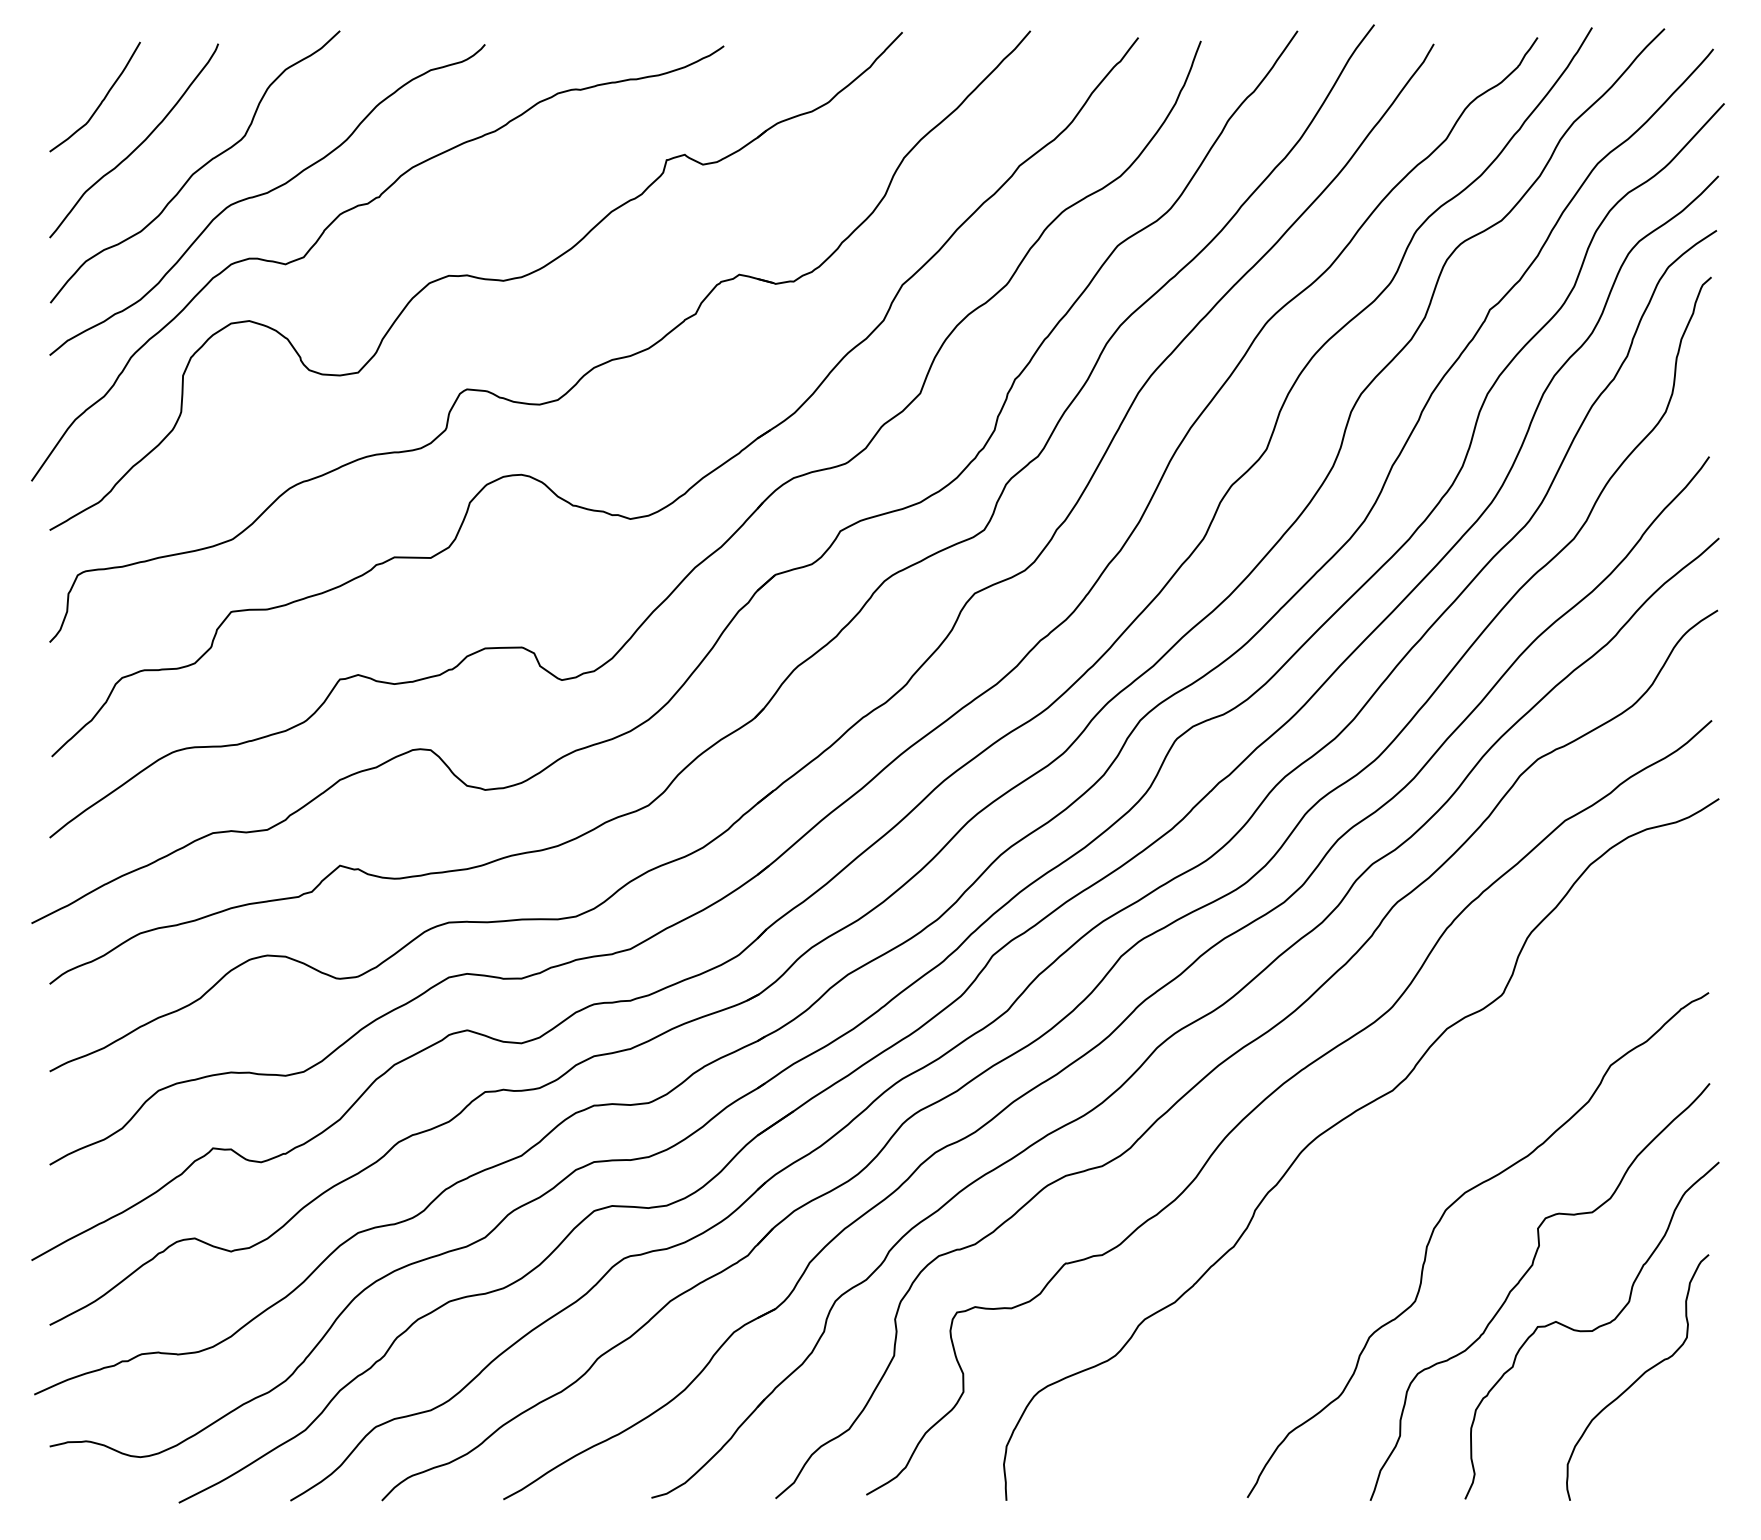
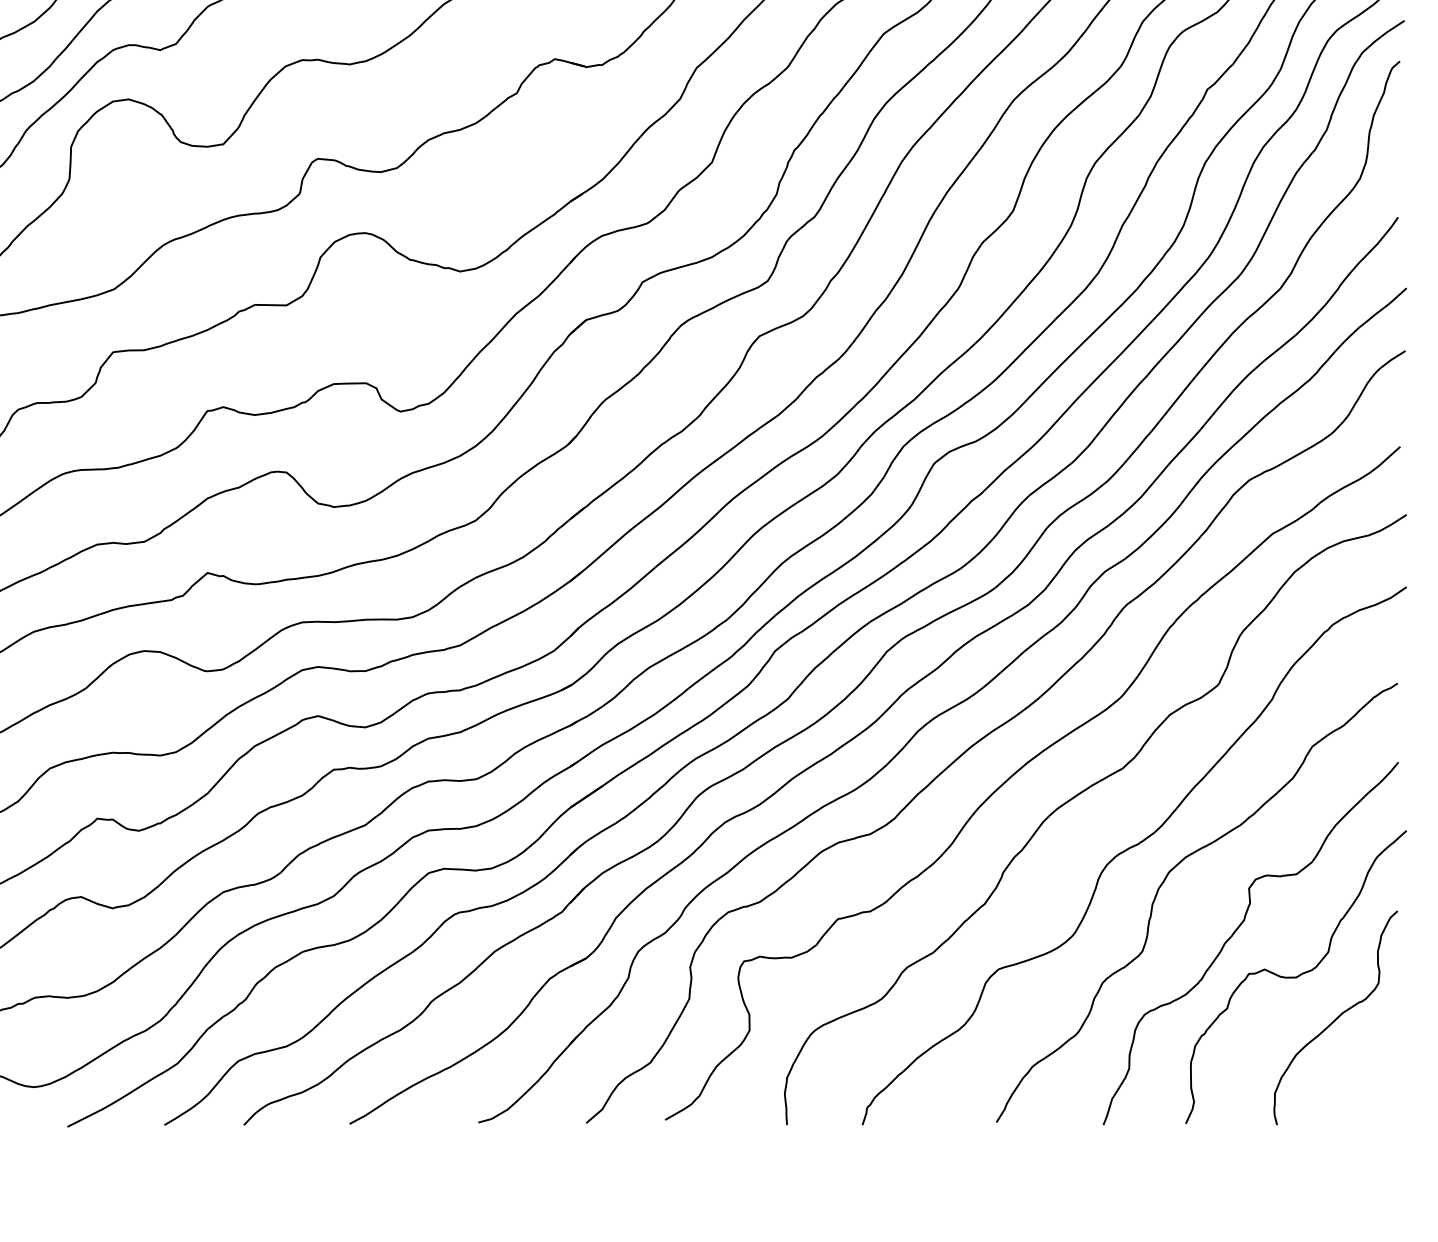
curve: (1402, 1182) -> (1131, 848), added

